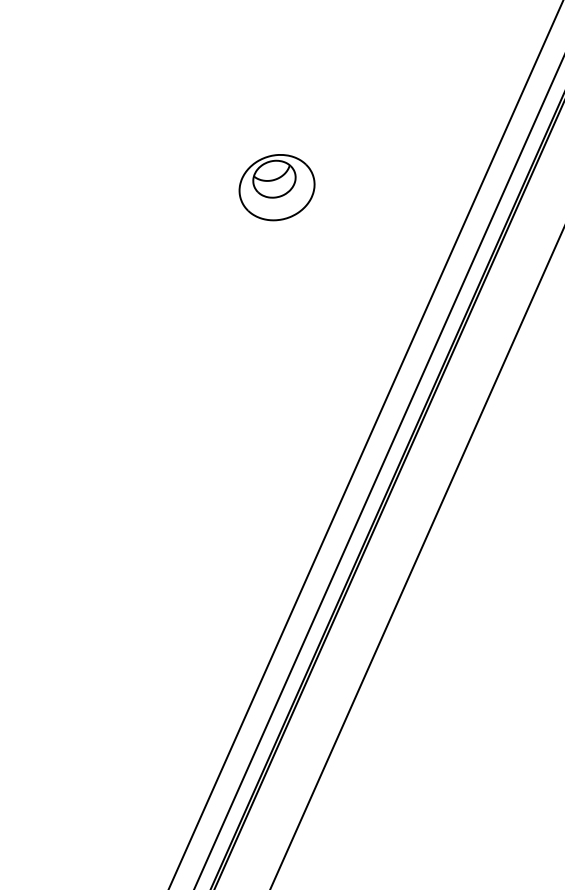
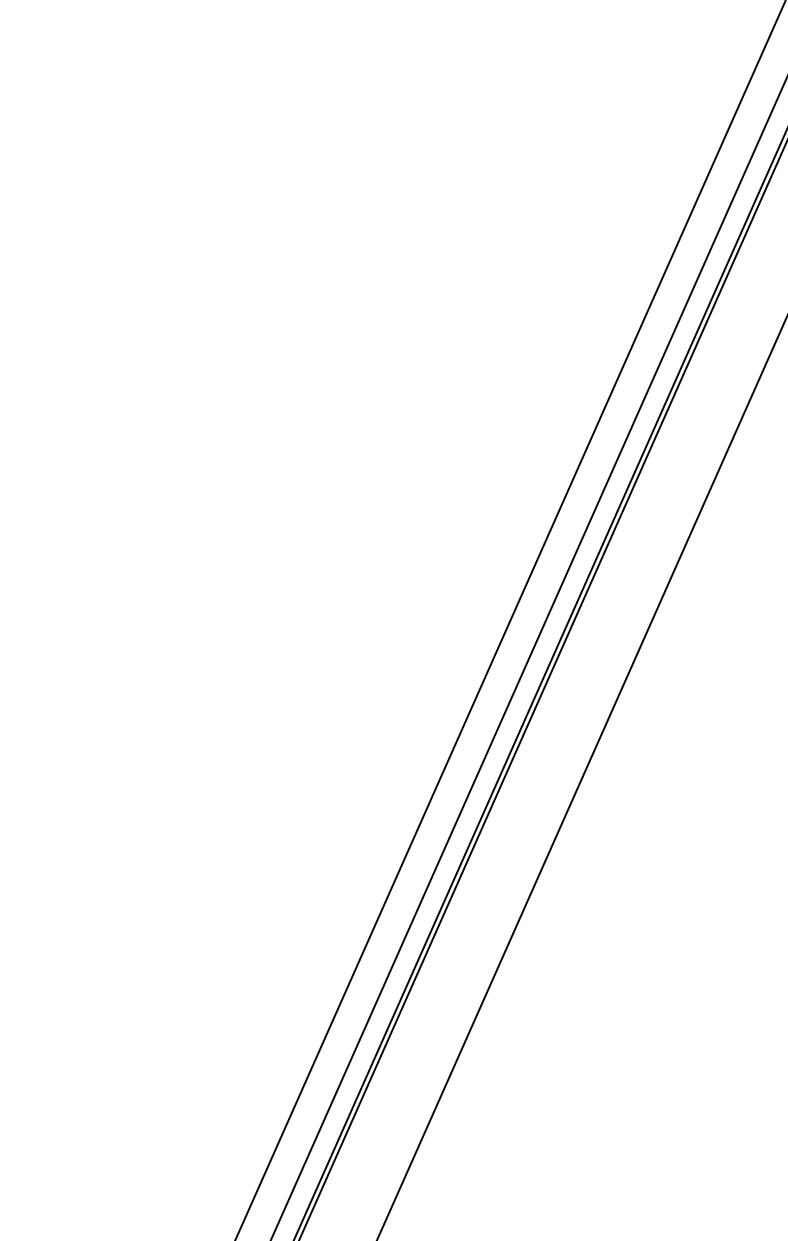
part: (276, 187) -> (385, 261), removed

